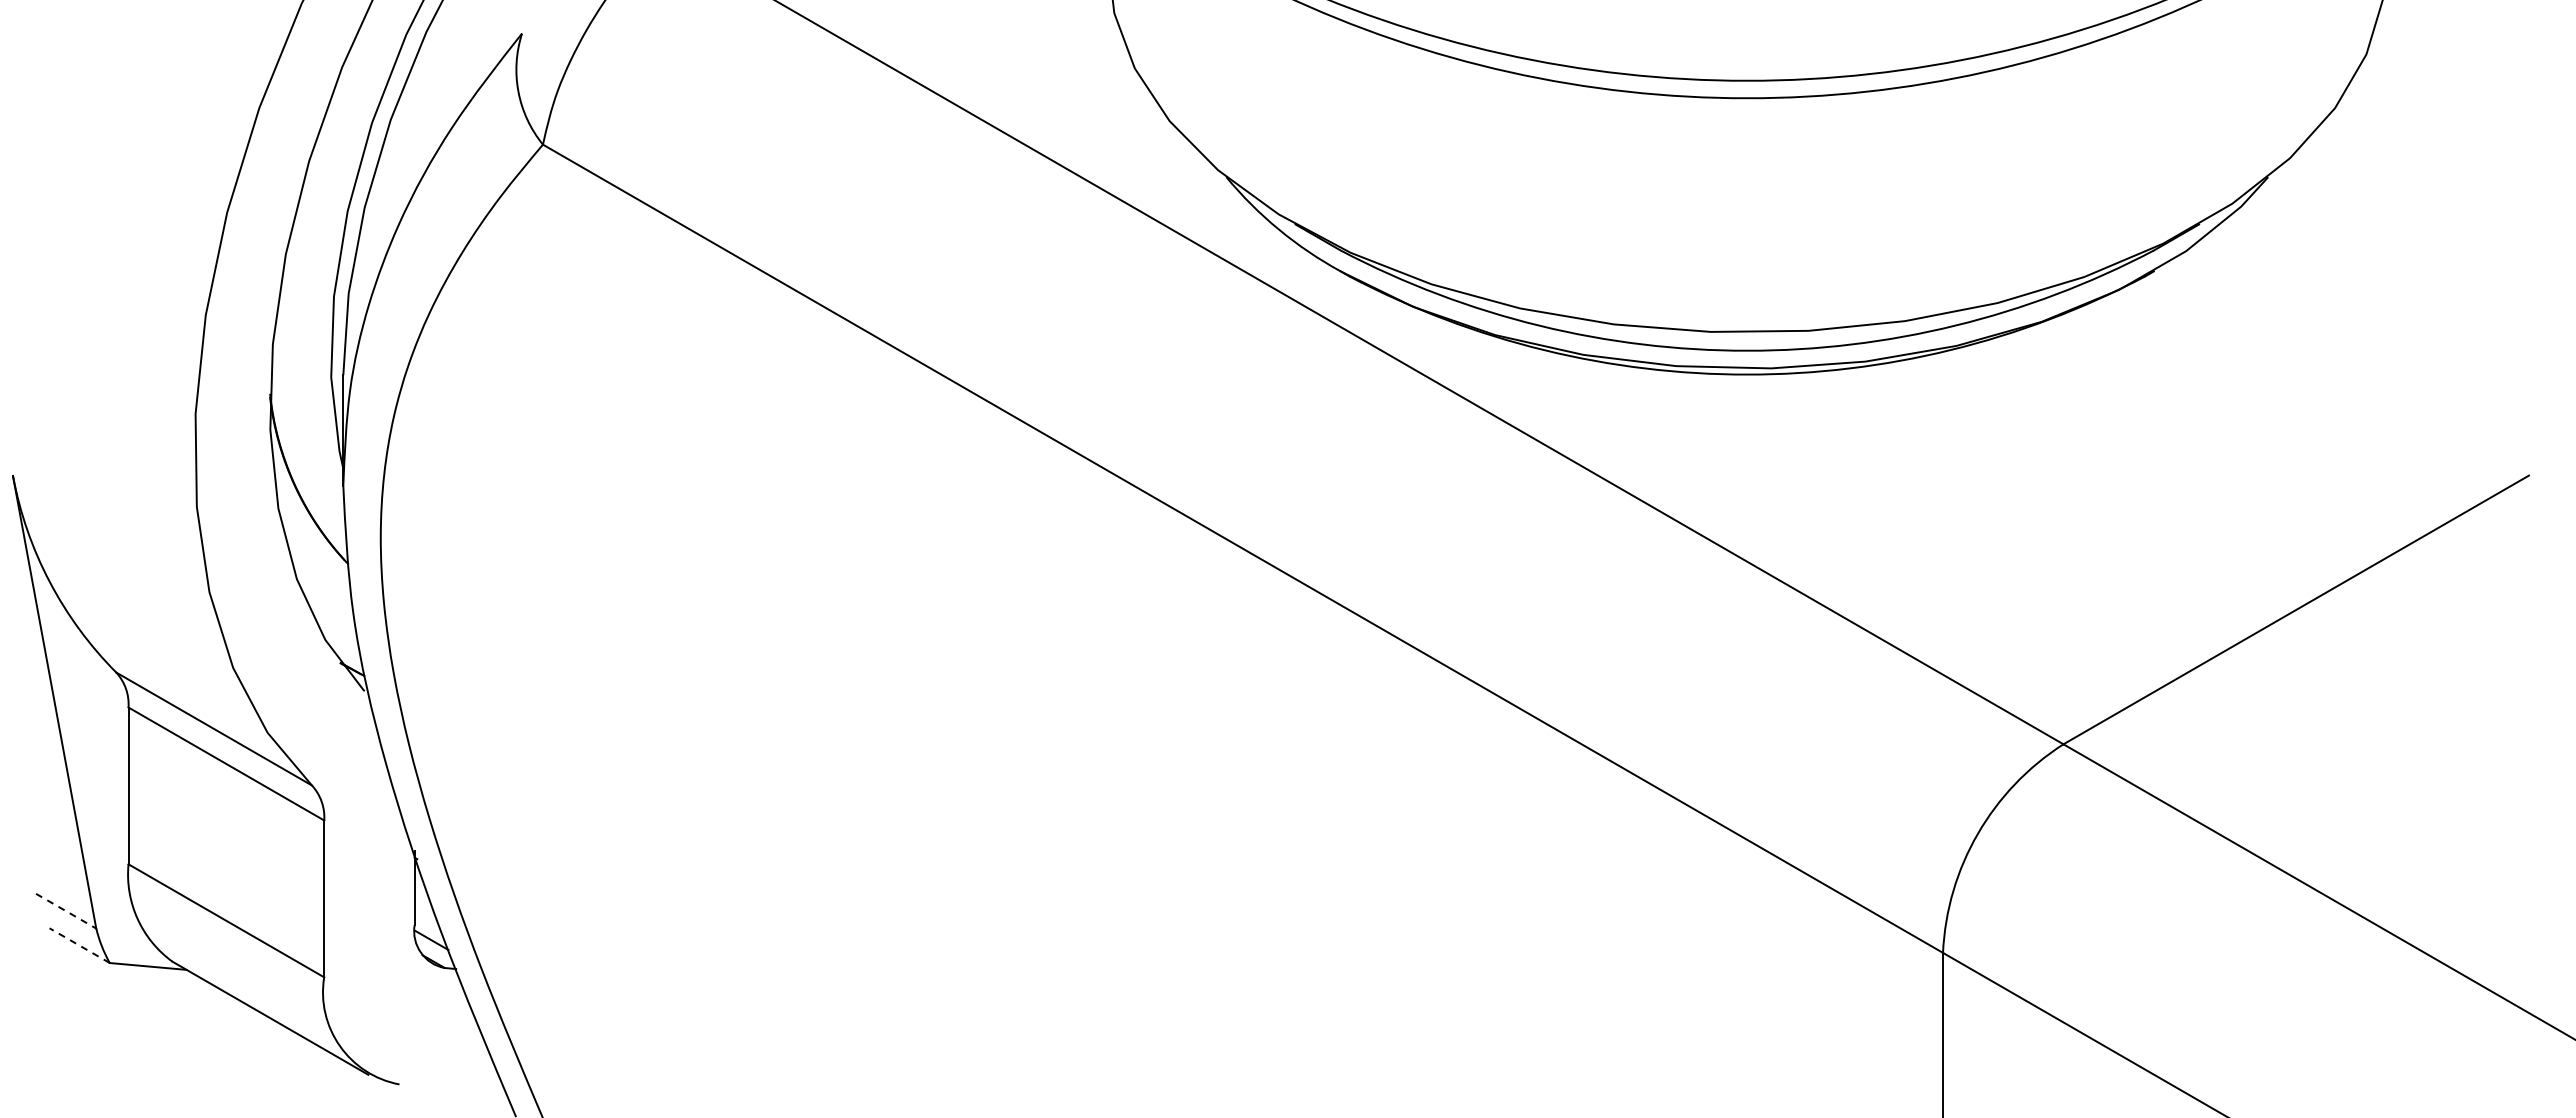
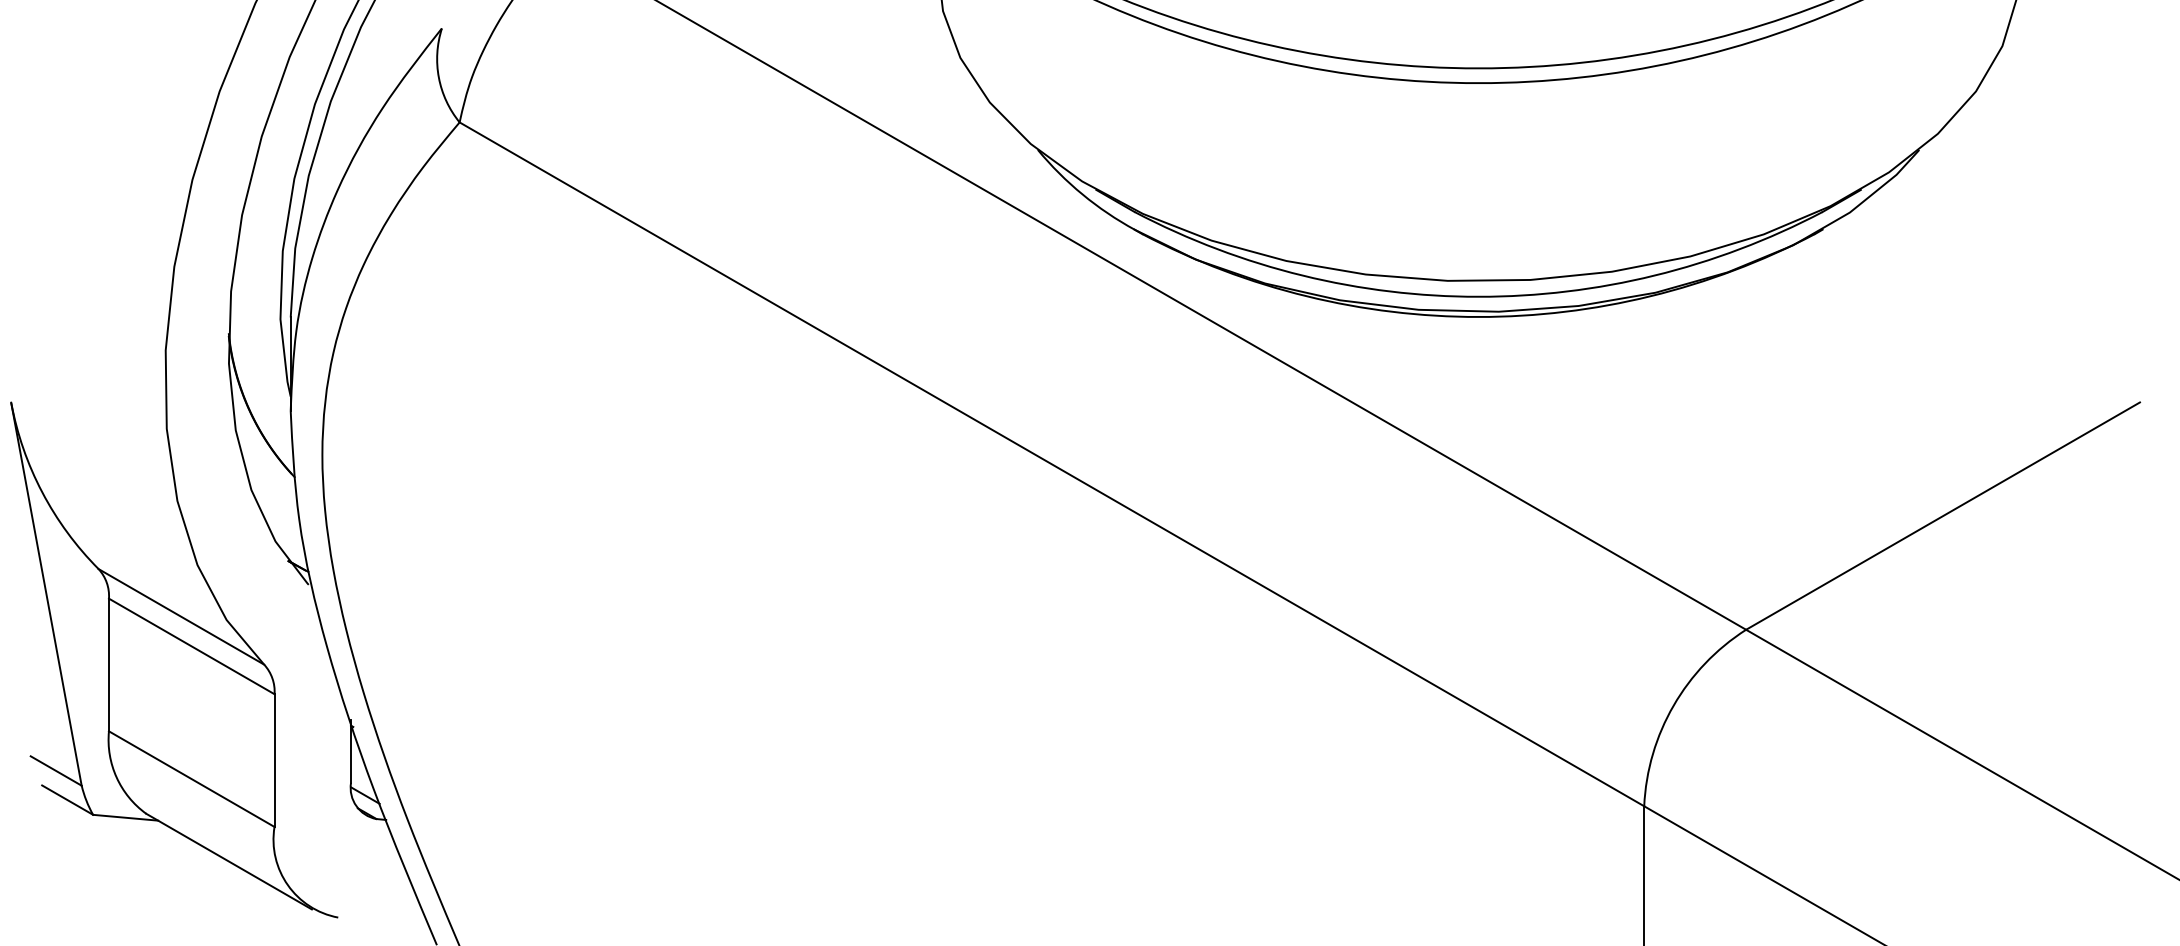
line: (66, 911) -> (56, 771), dashed -> solid
line: (79, 945) -> (67, 800), dashed -> solid

